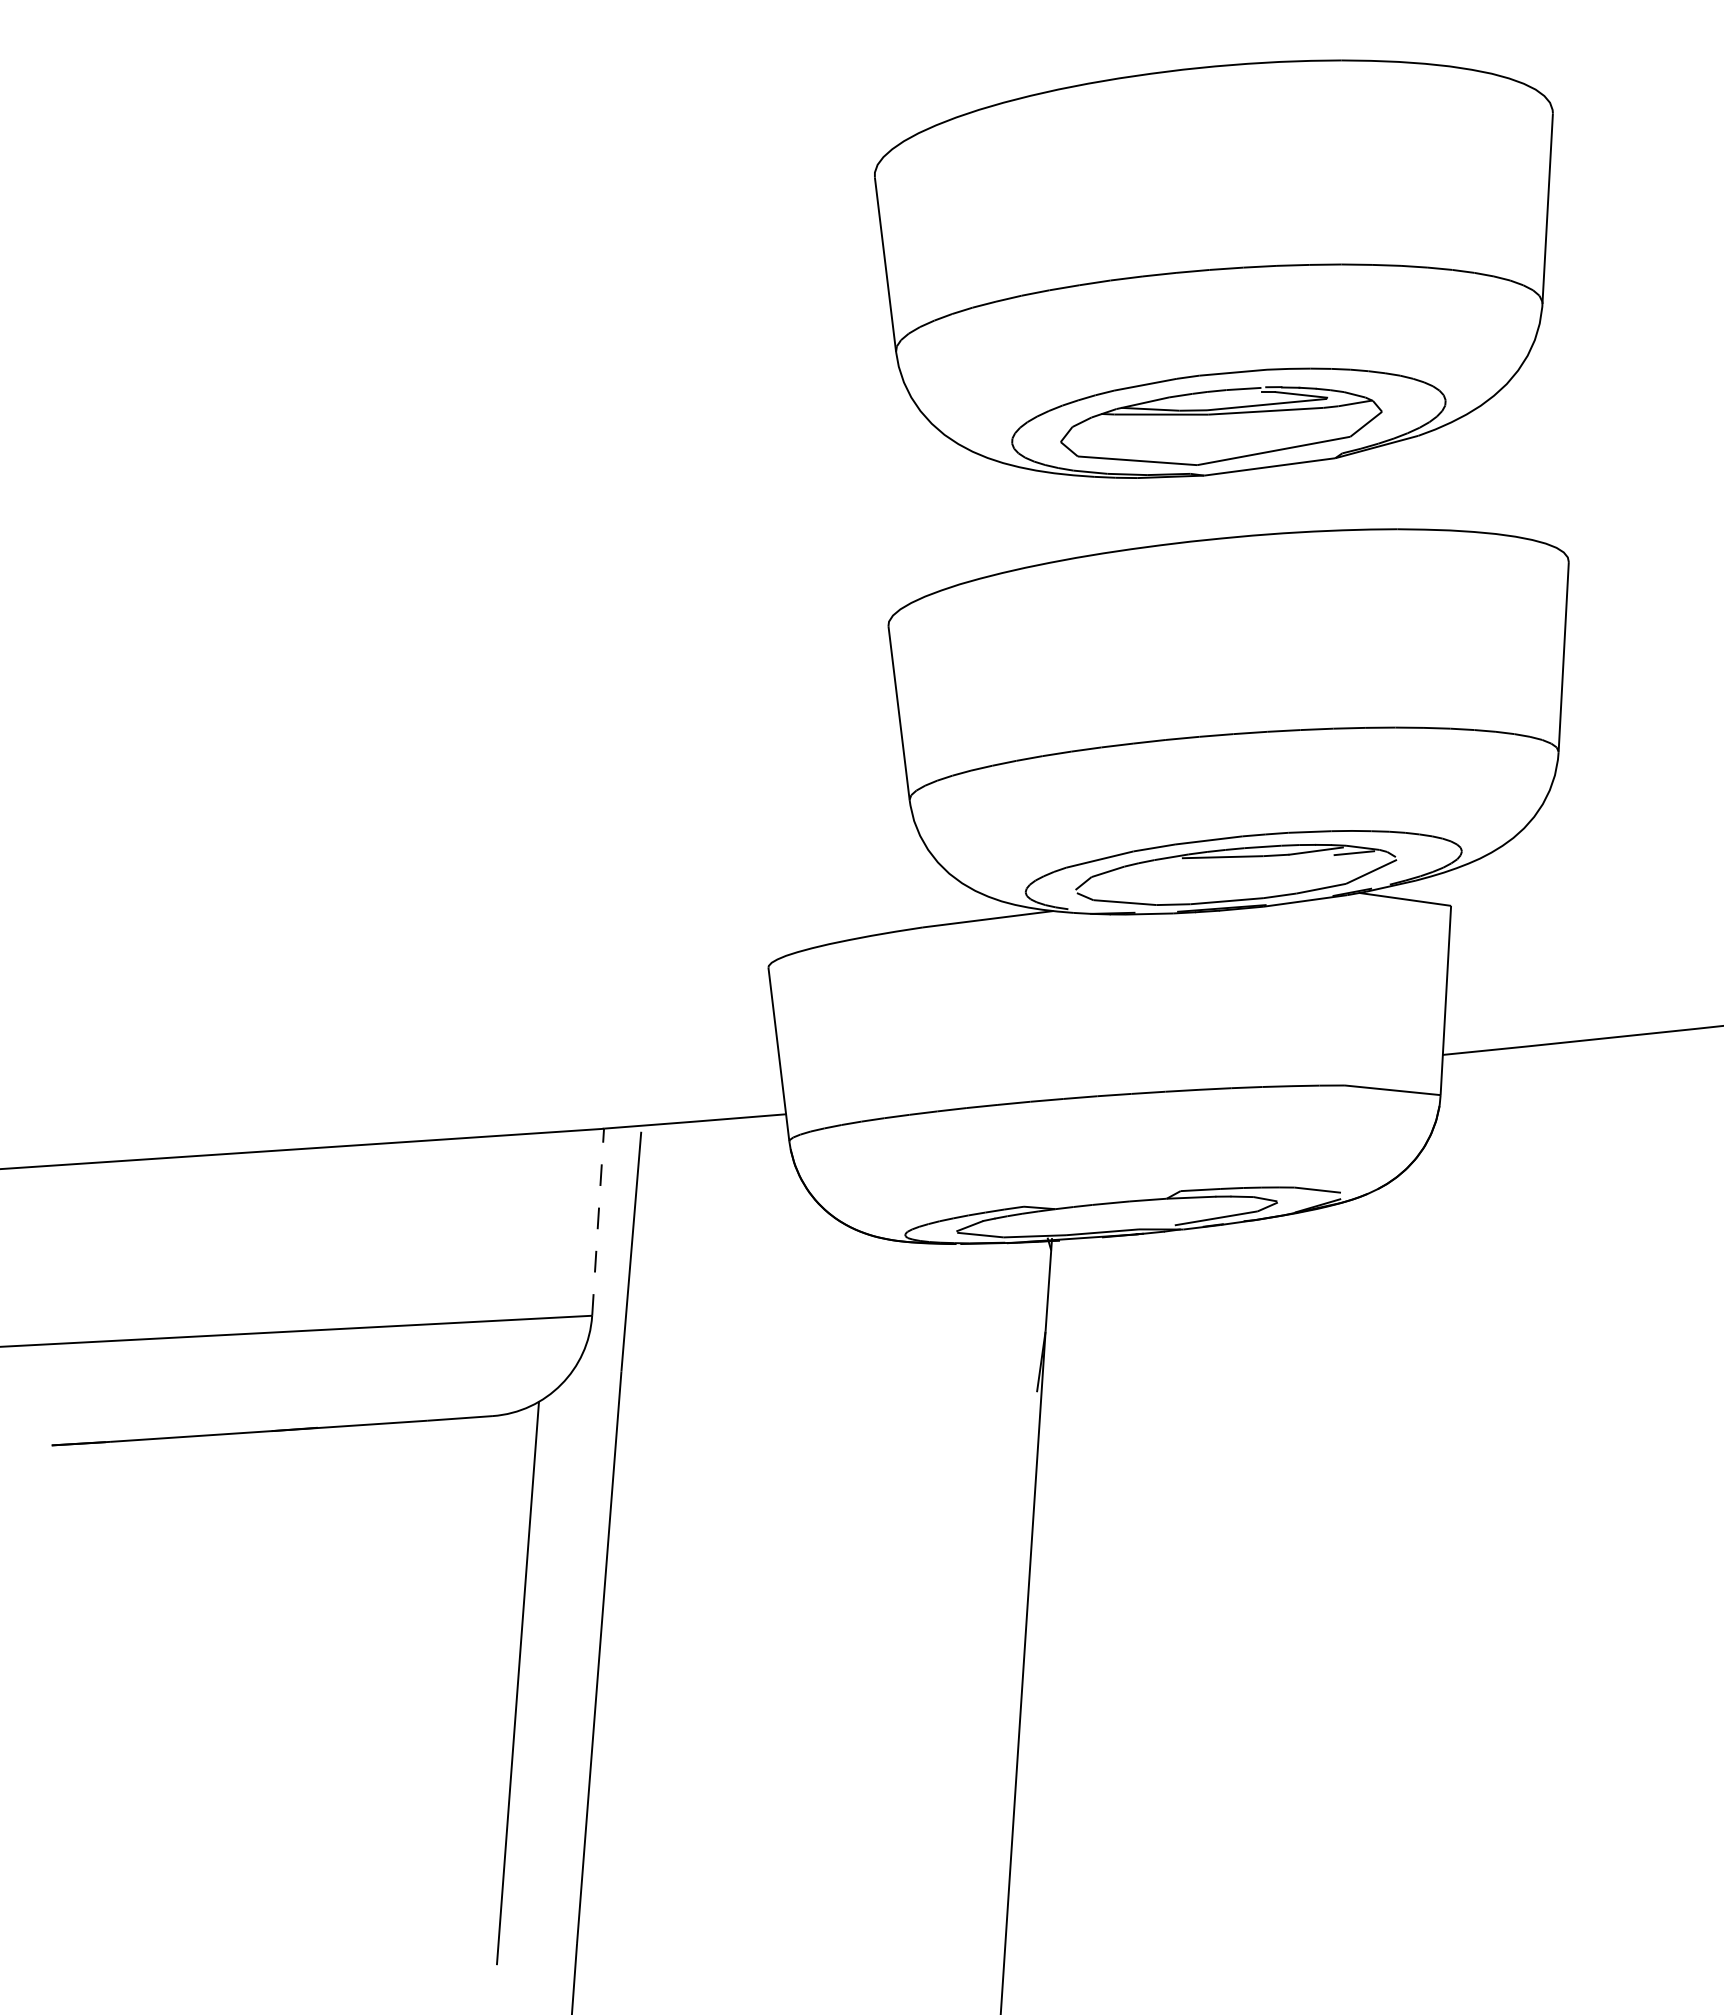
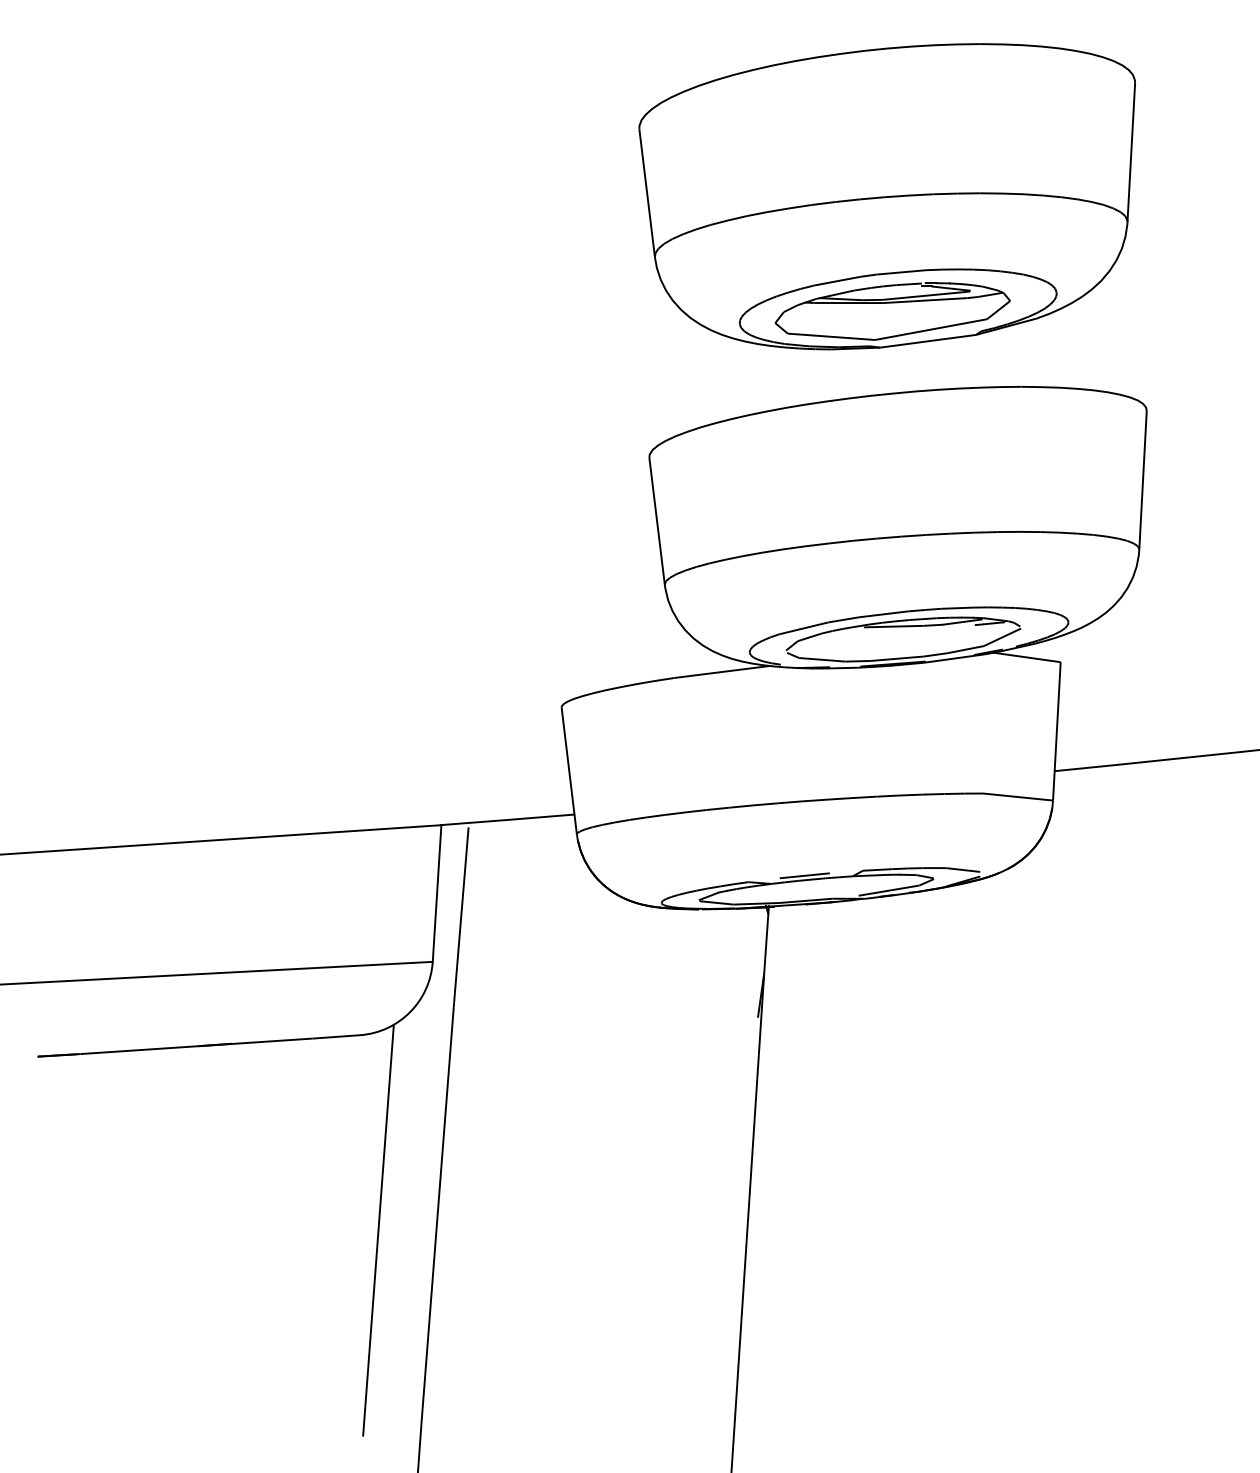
line: (1100, 1197) -> (804, 875), added
line: (598, 1222) -> (437, 893), dashed -> solid

